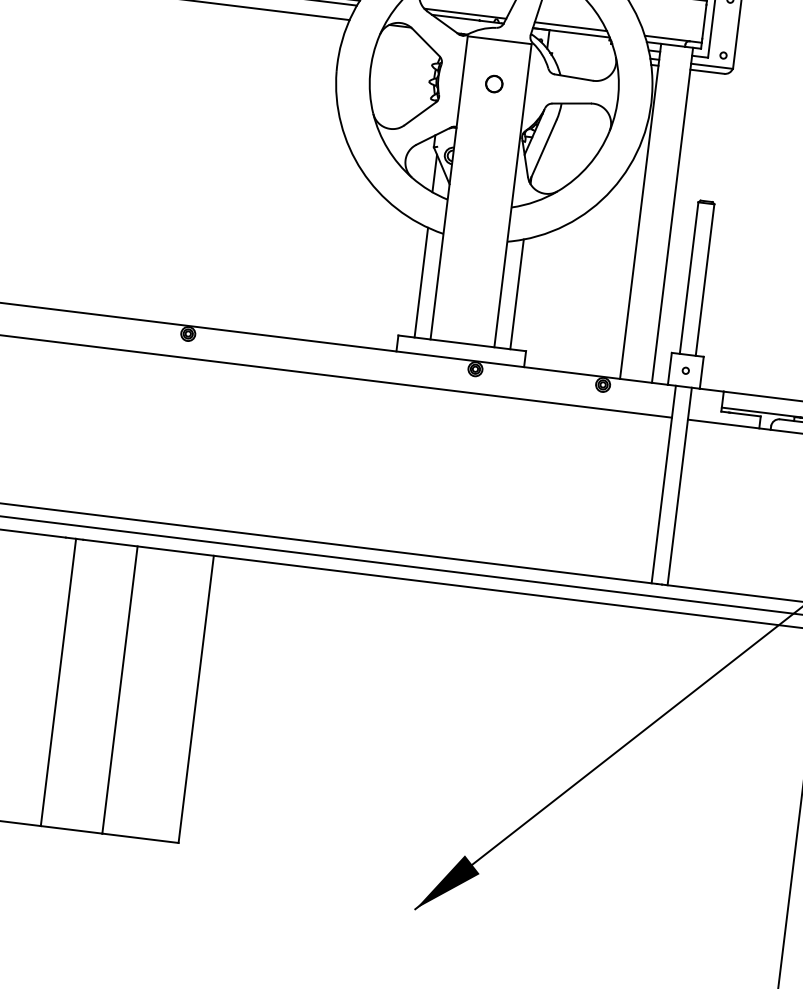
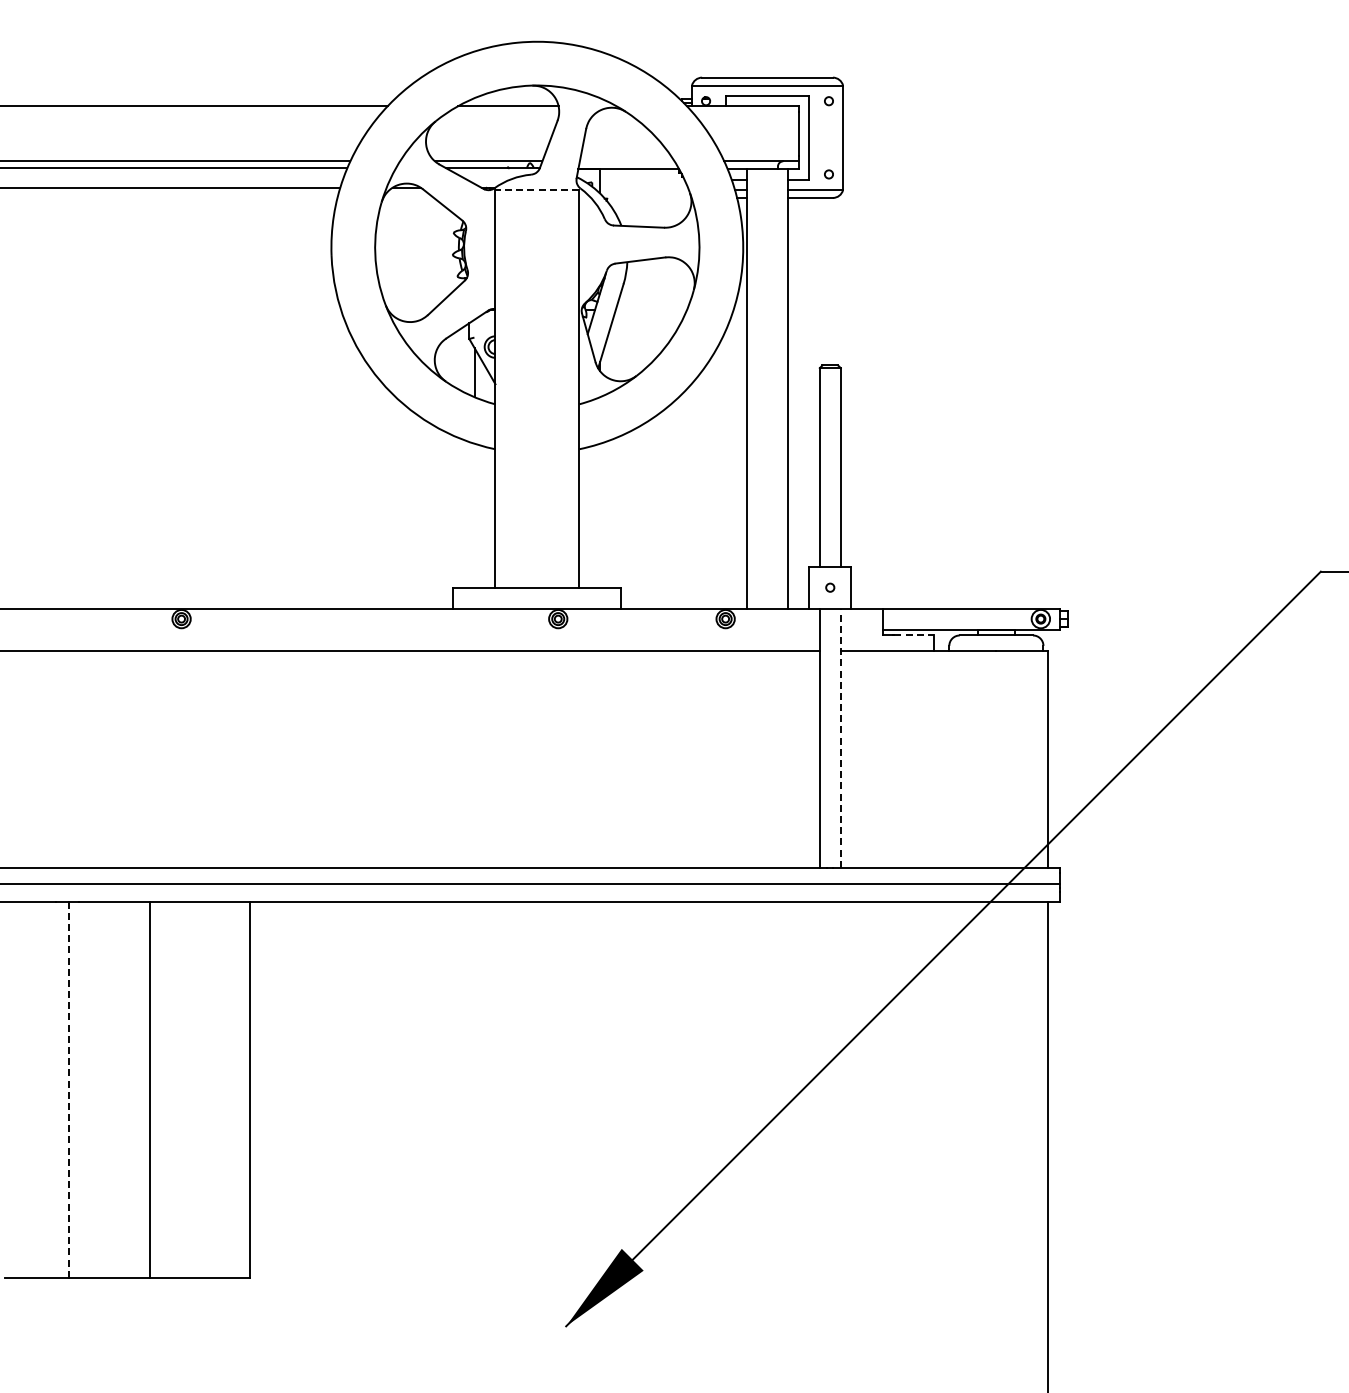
line: (570, 26) -> (626, 161), removed
line: (499, 40) -> (537, 190), solid -> dashed
circle: (493, 83) -> (536, 247), removed
line: (421, 282) -> (474, 515), removed
line: (517, 294) -> (600, 515), removed
line: (745, 414) -> (914, 634), solid -> dashed
line: (679, 486) -> (840, 738), solid -> dashed
line: (58, 682) -> (69, 1090), solid -> dashed

